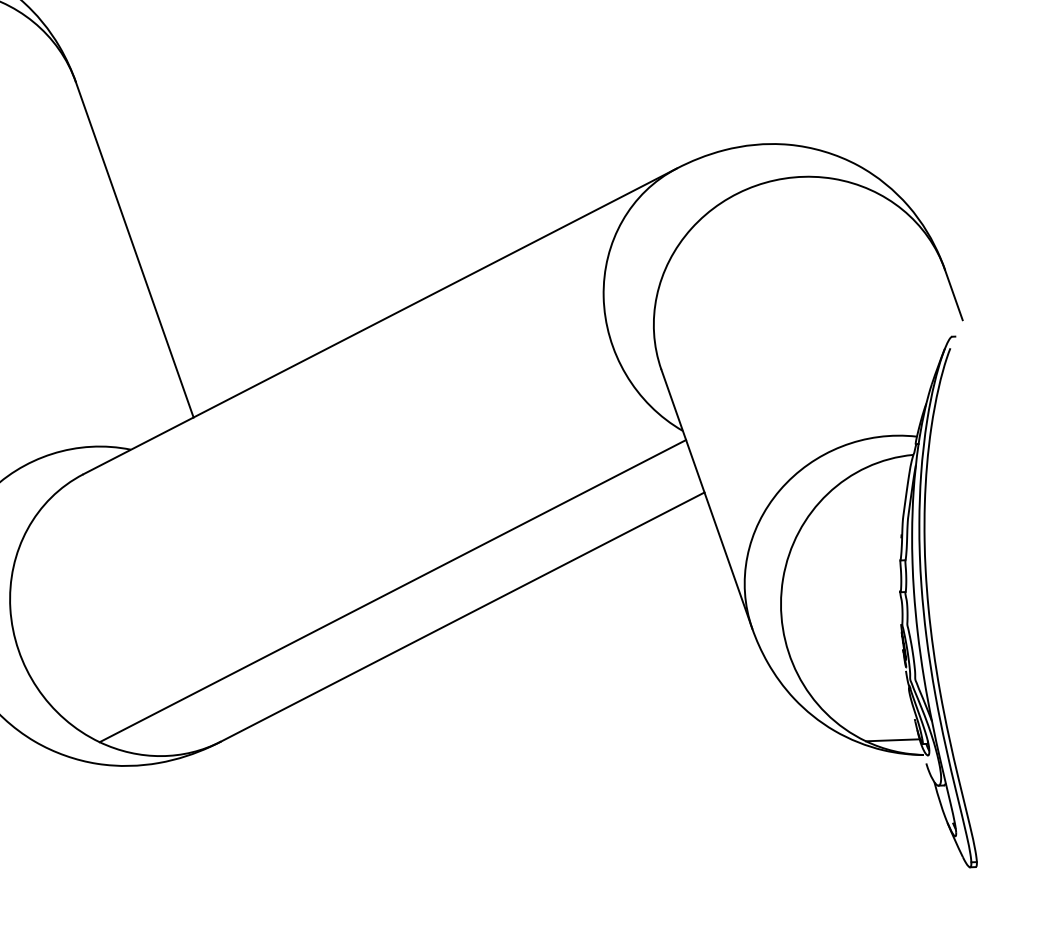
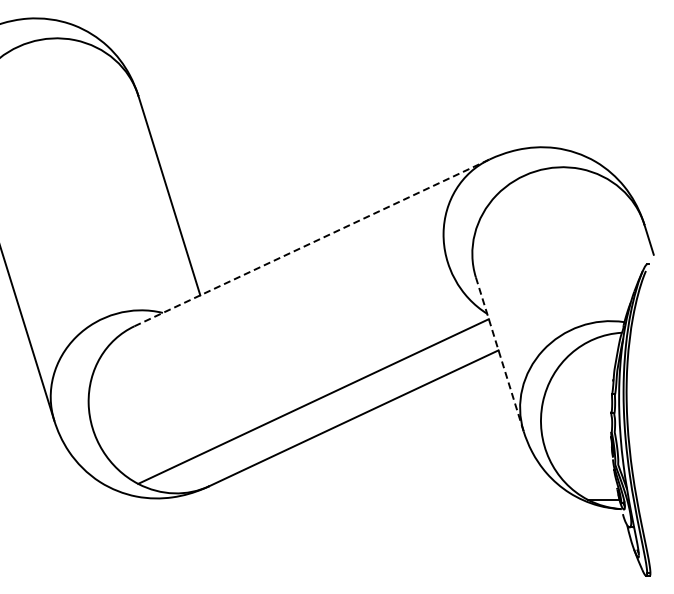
line: (381, 320) -> (312, 242), solid -> dashed
line: (706, 499) -> (499, 354), solid -> dashed

